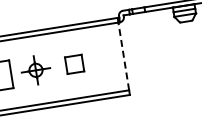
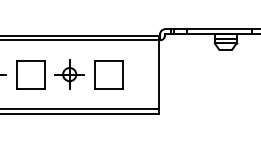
line: (123, 56) -> (158, 74), dashed -> solid
part: (74, 64) -> (108, 74), size x1.67

